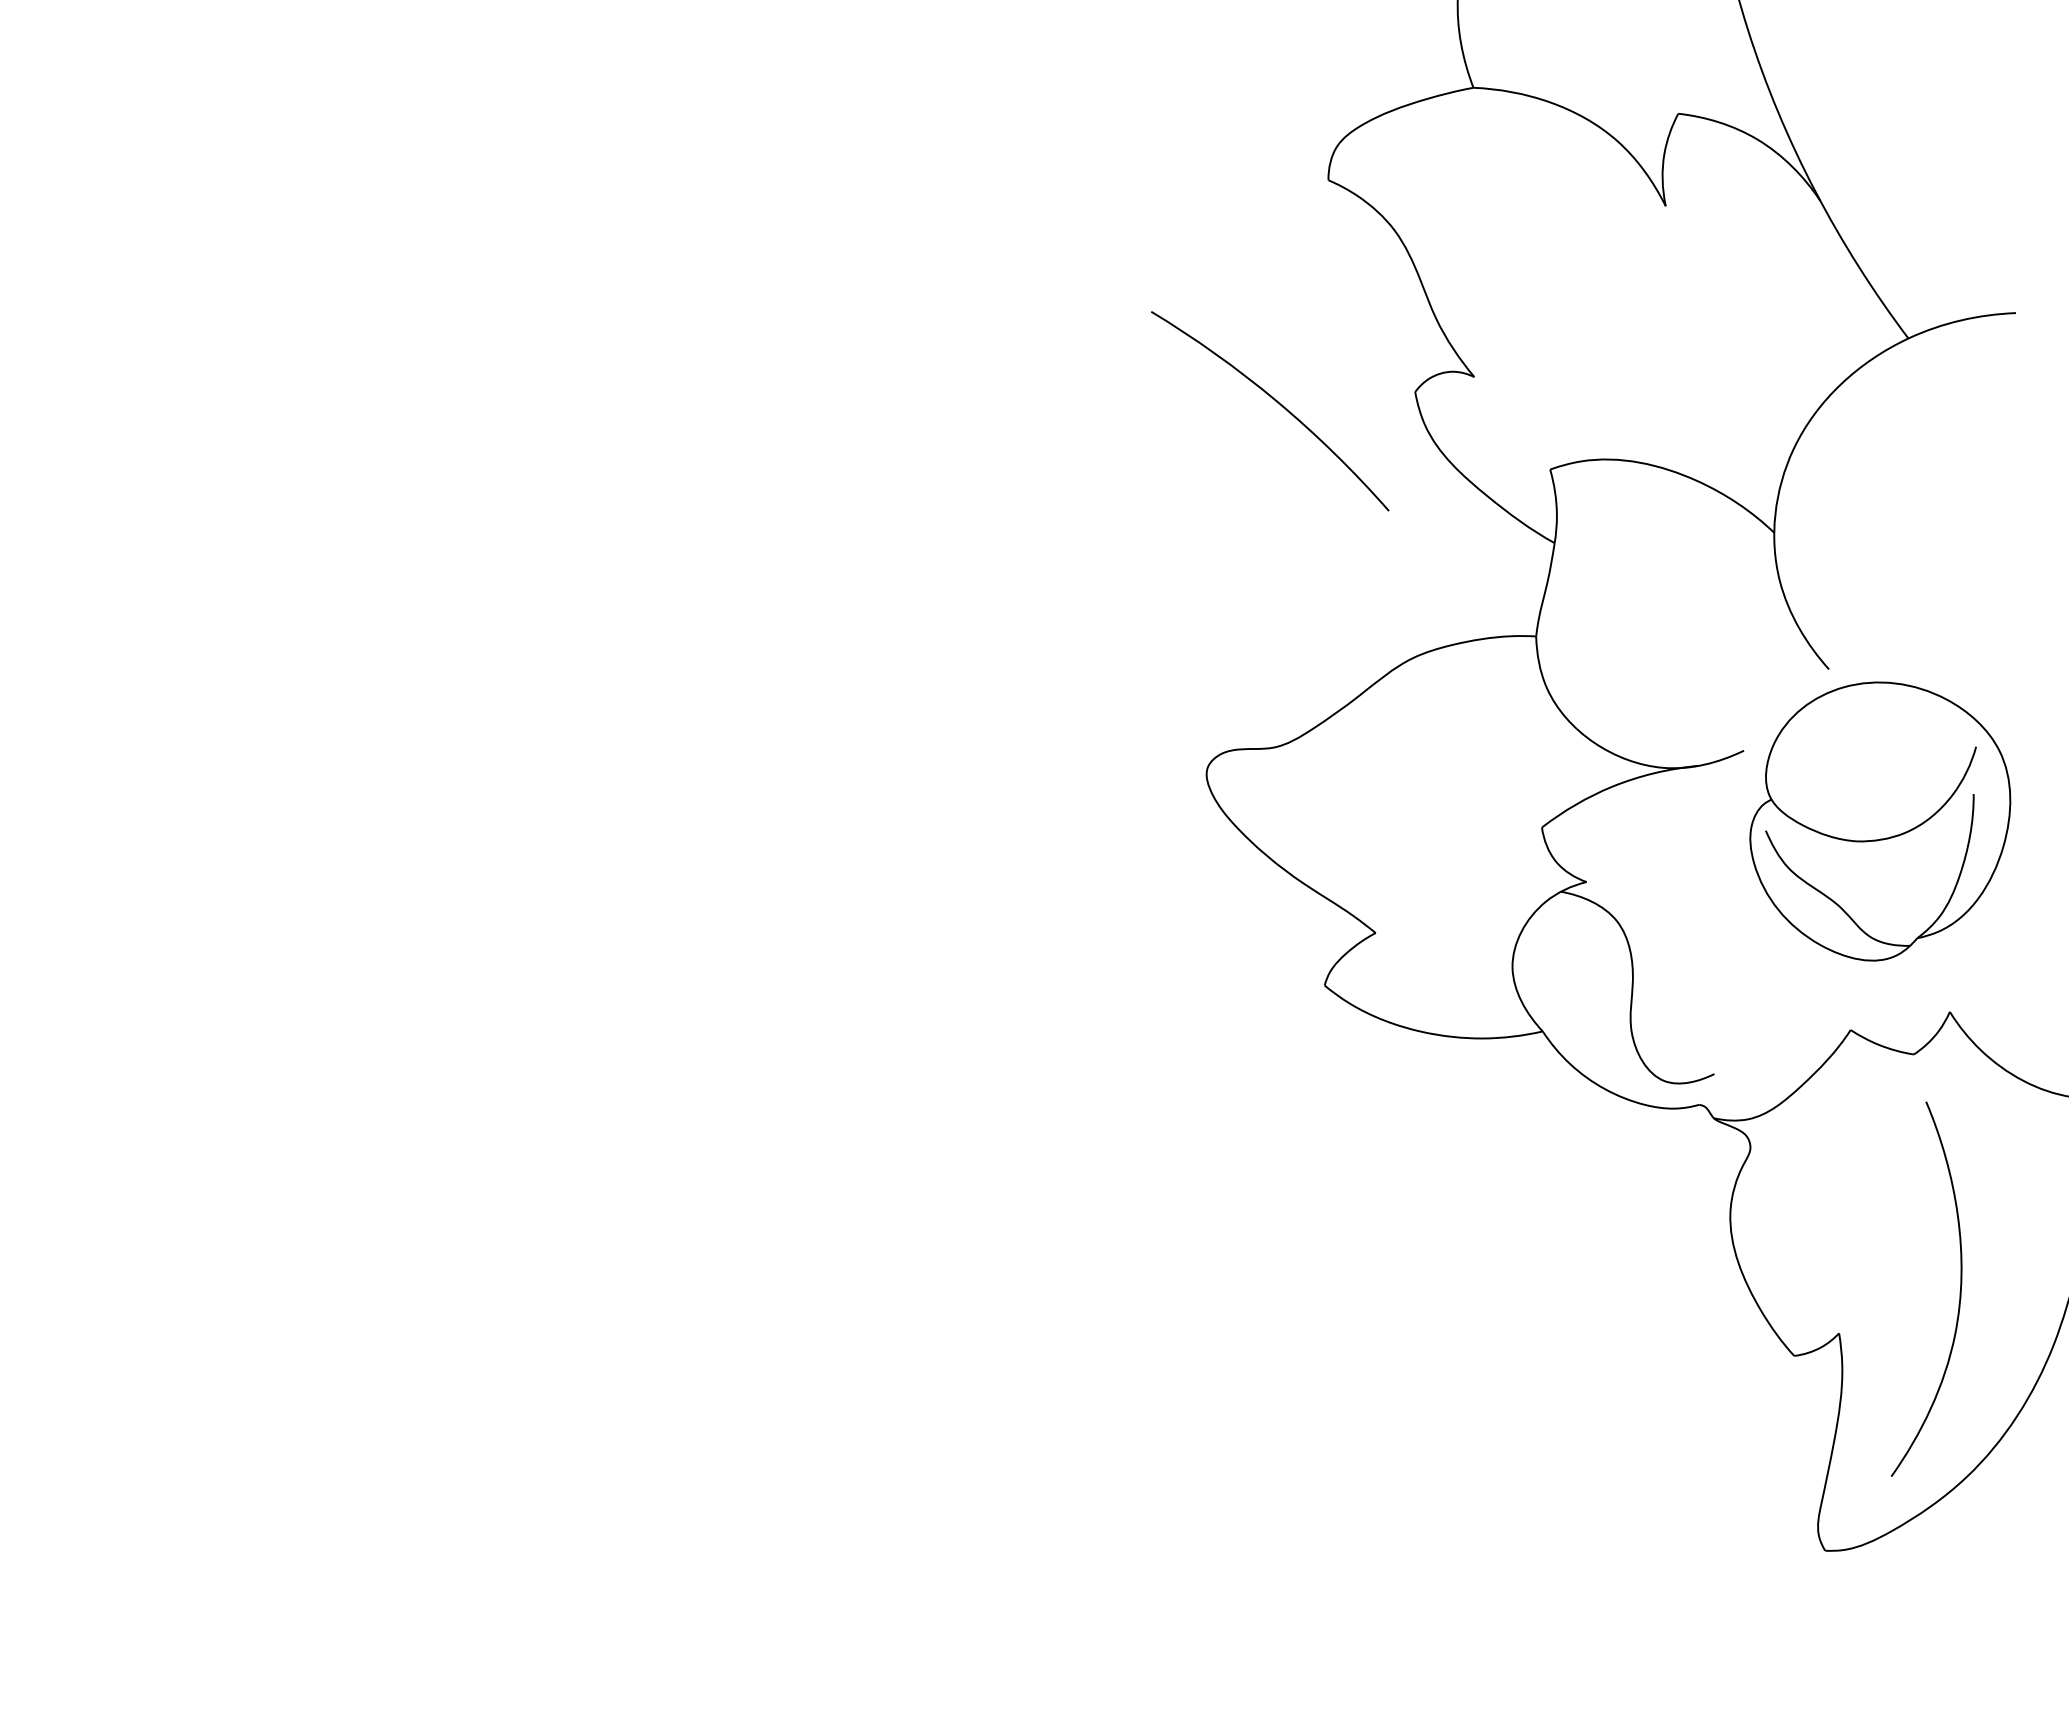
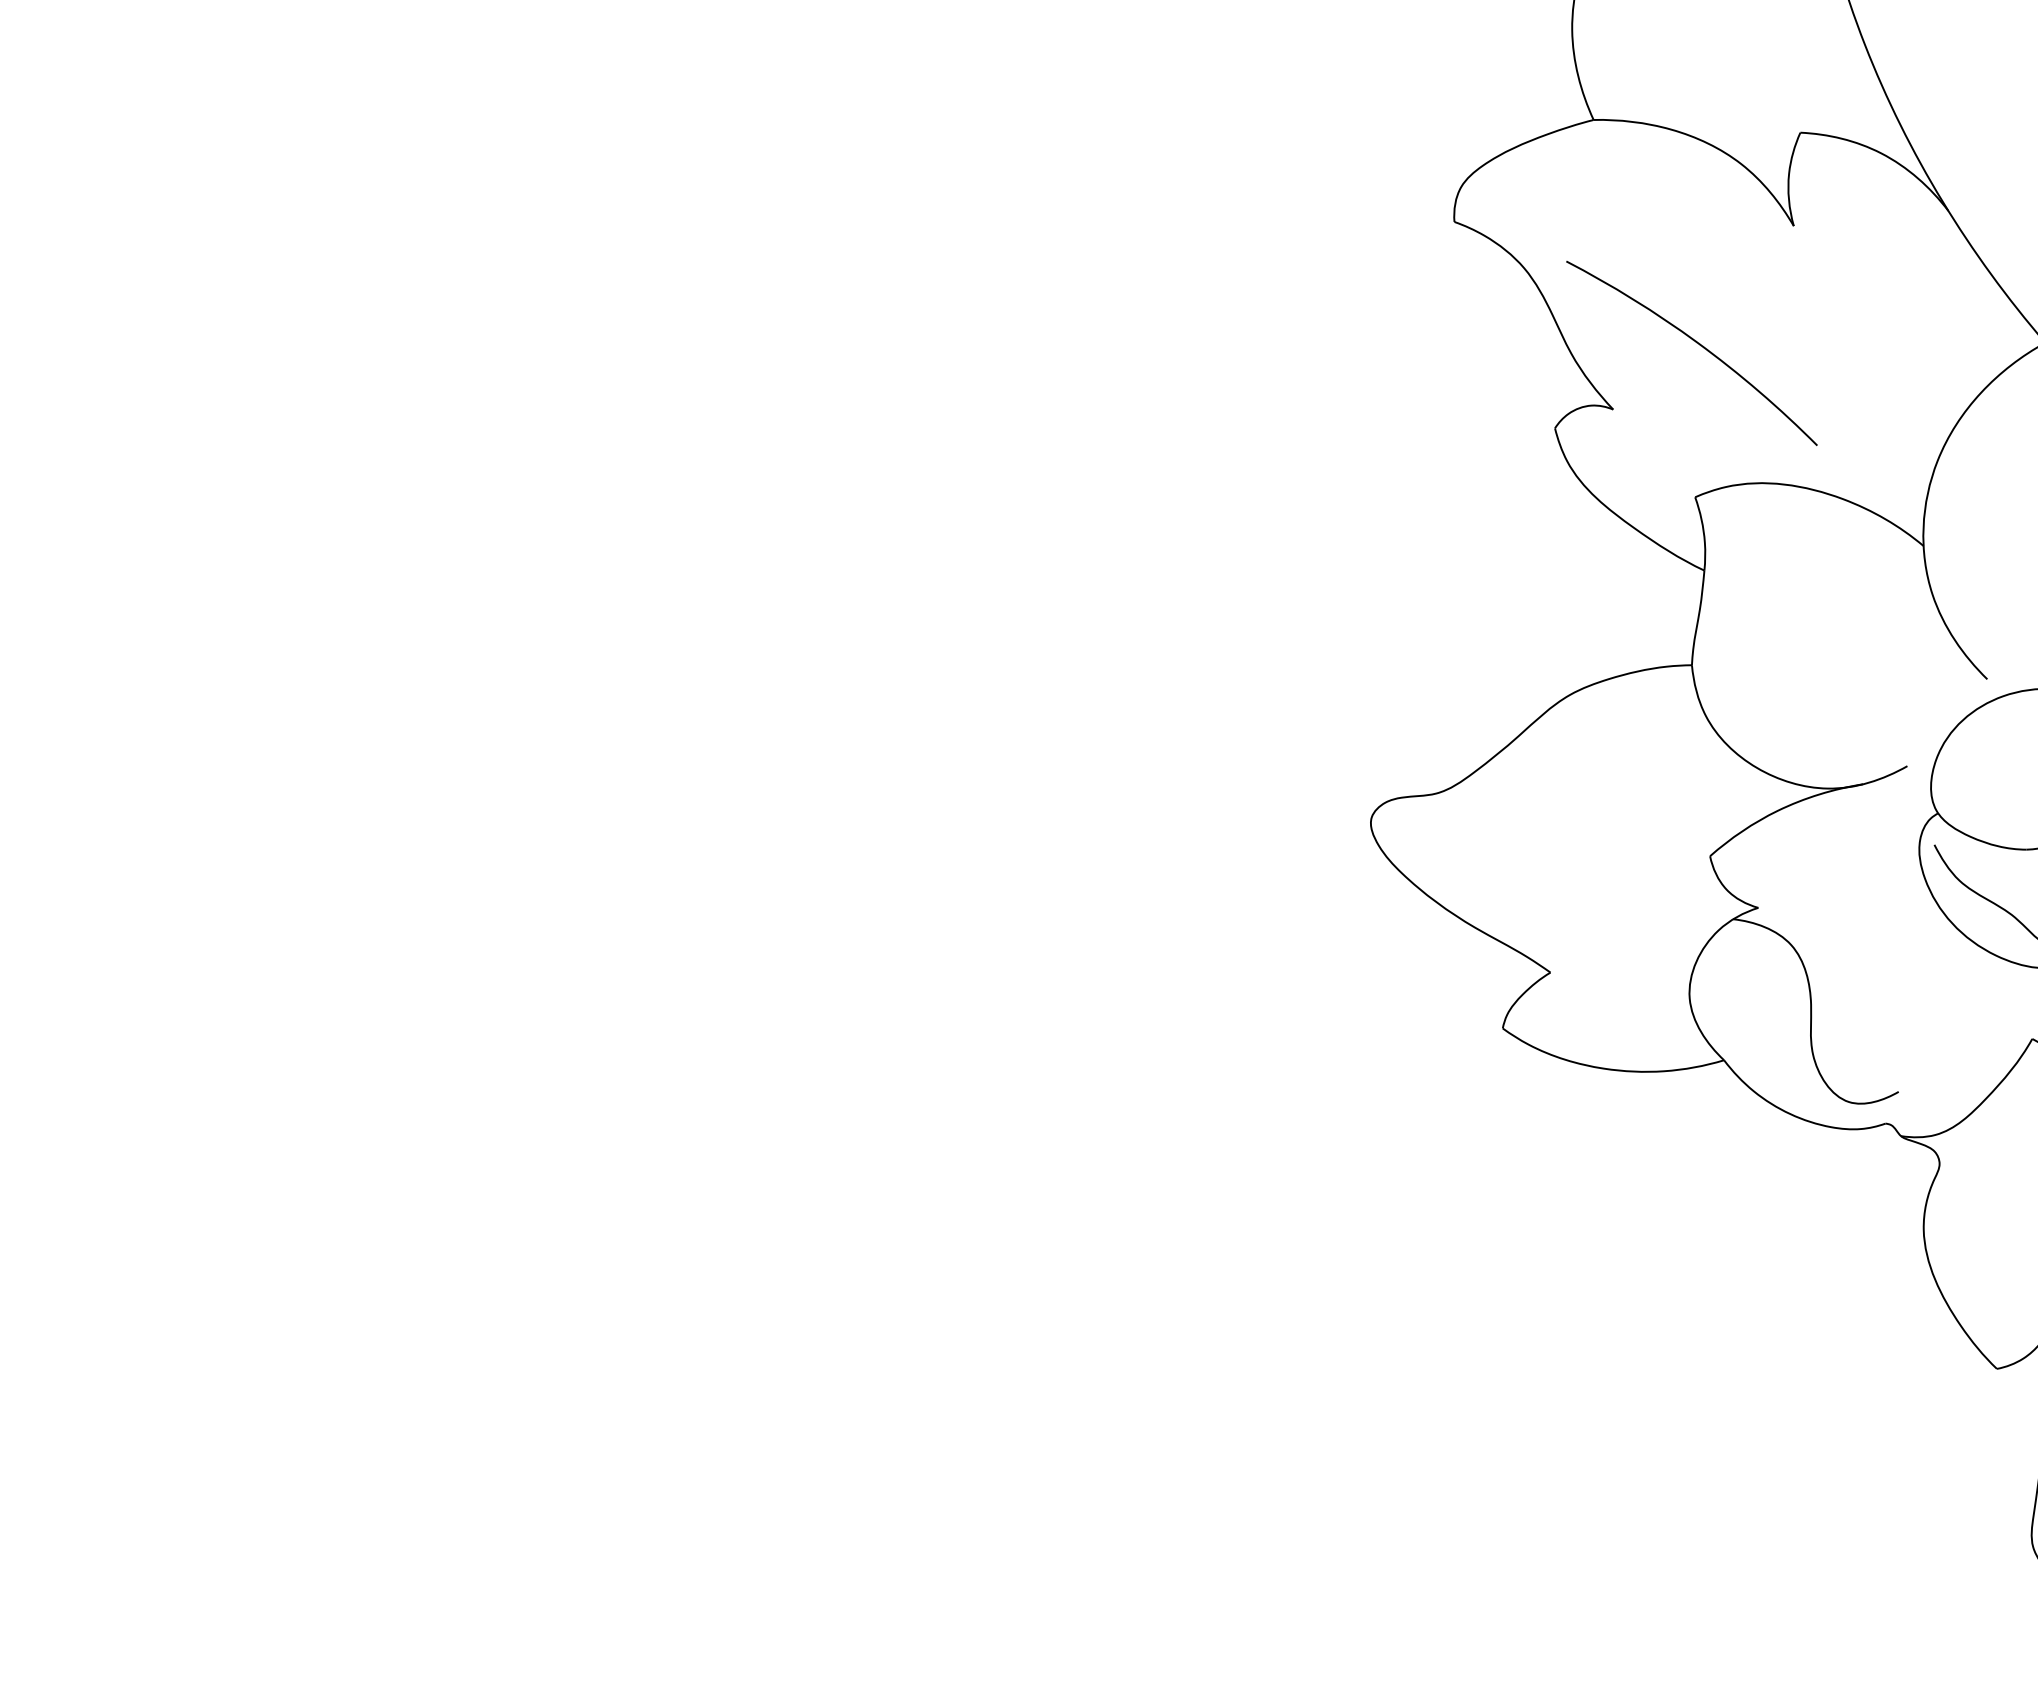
curve: (1277, 403) -> (1698, 345), moved

